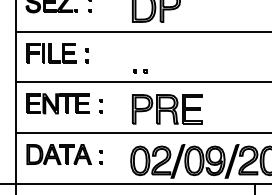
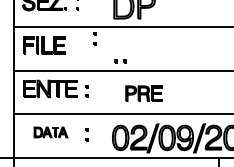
part: (86, 55) -> (94, 38), moved
part: (167, 109) -> (144, 93), size x0.6
part: (58, 154) -> (50, 132), size x0.6

